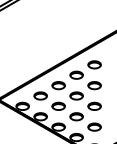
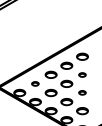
part: (94, 85) -> (82, 74), size x0.6
part: (40, 95) -> (35, 83), size x0.6
part: (94, 105) -> (82, 92), size x0.6

